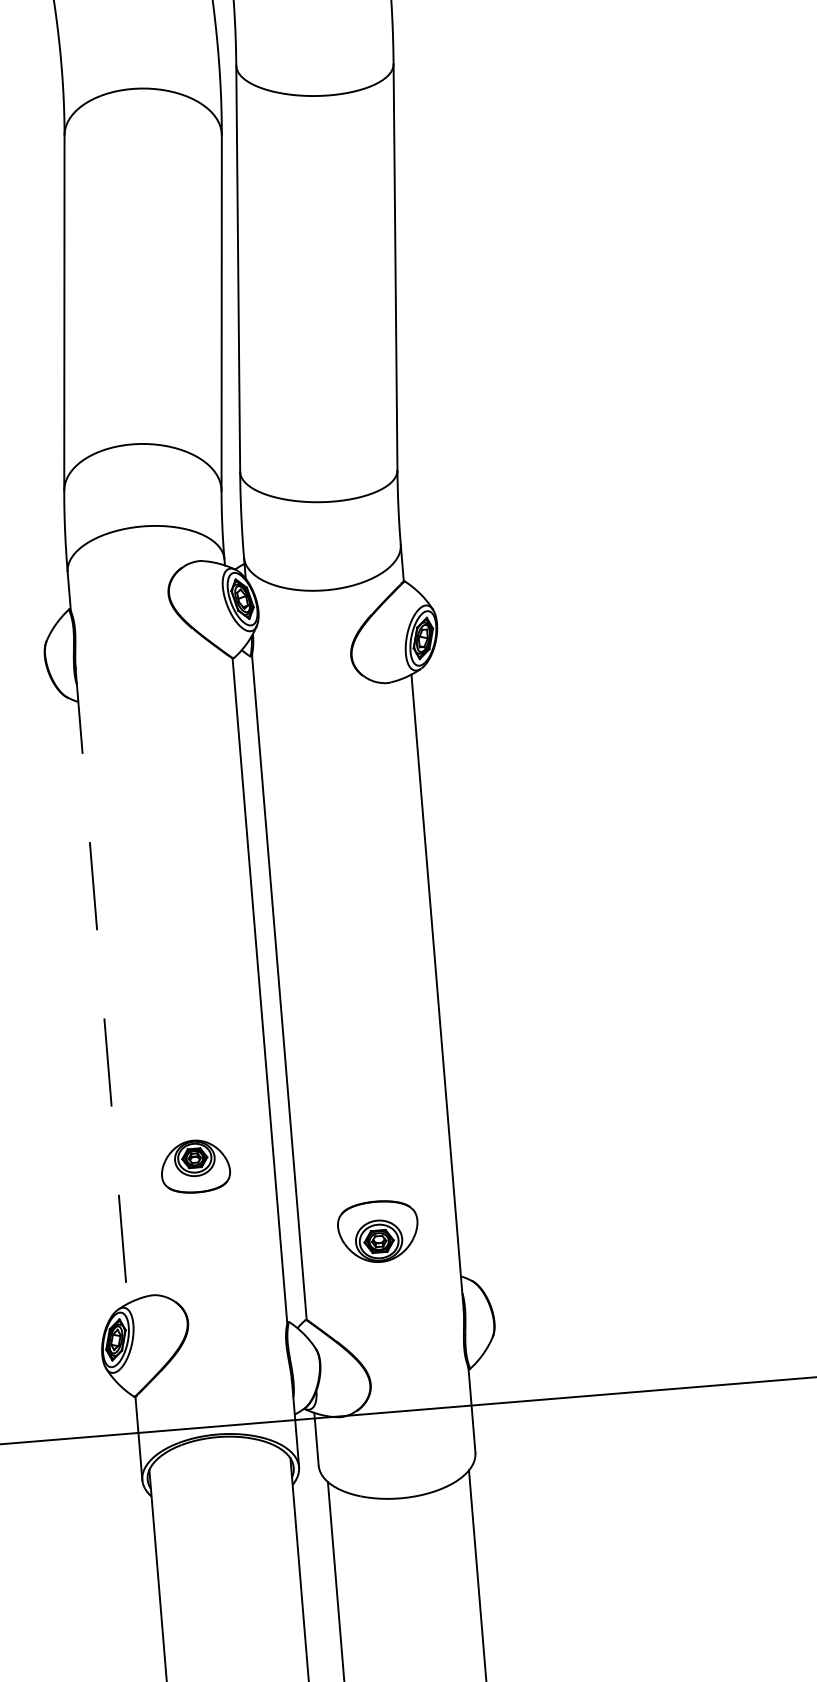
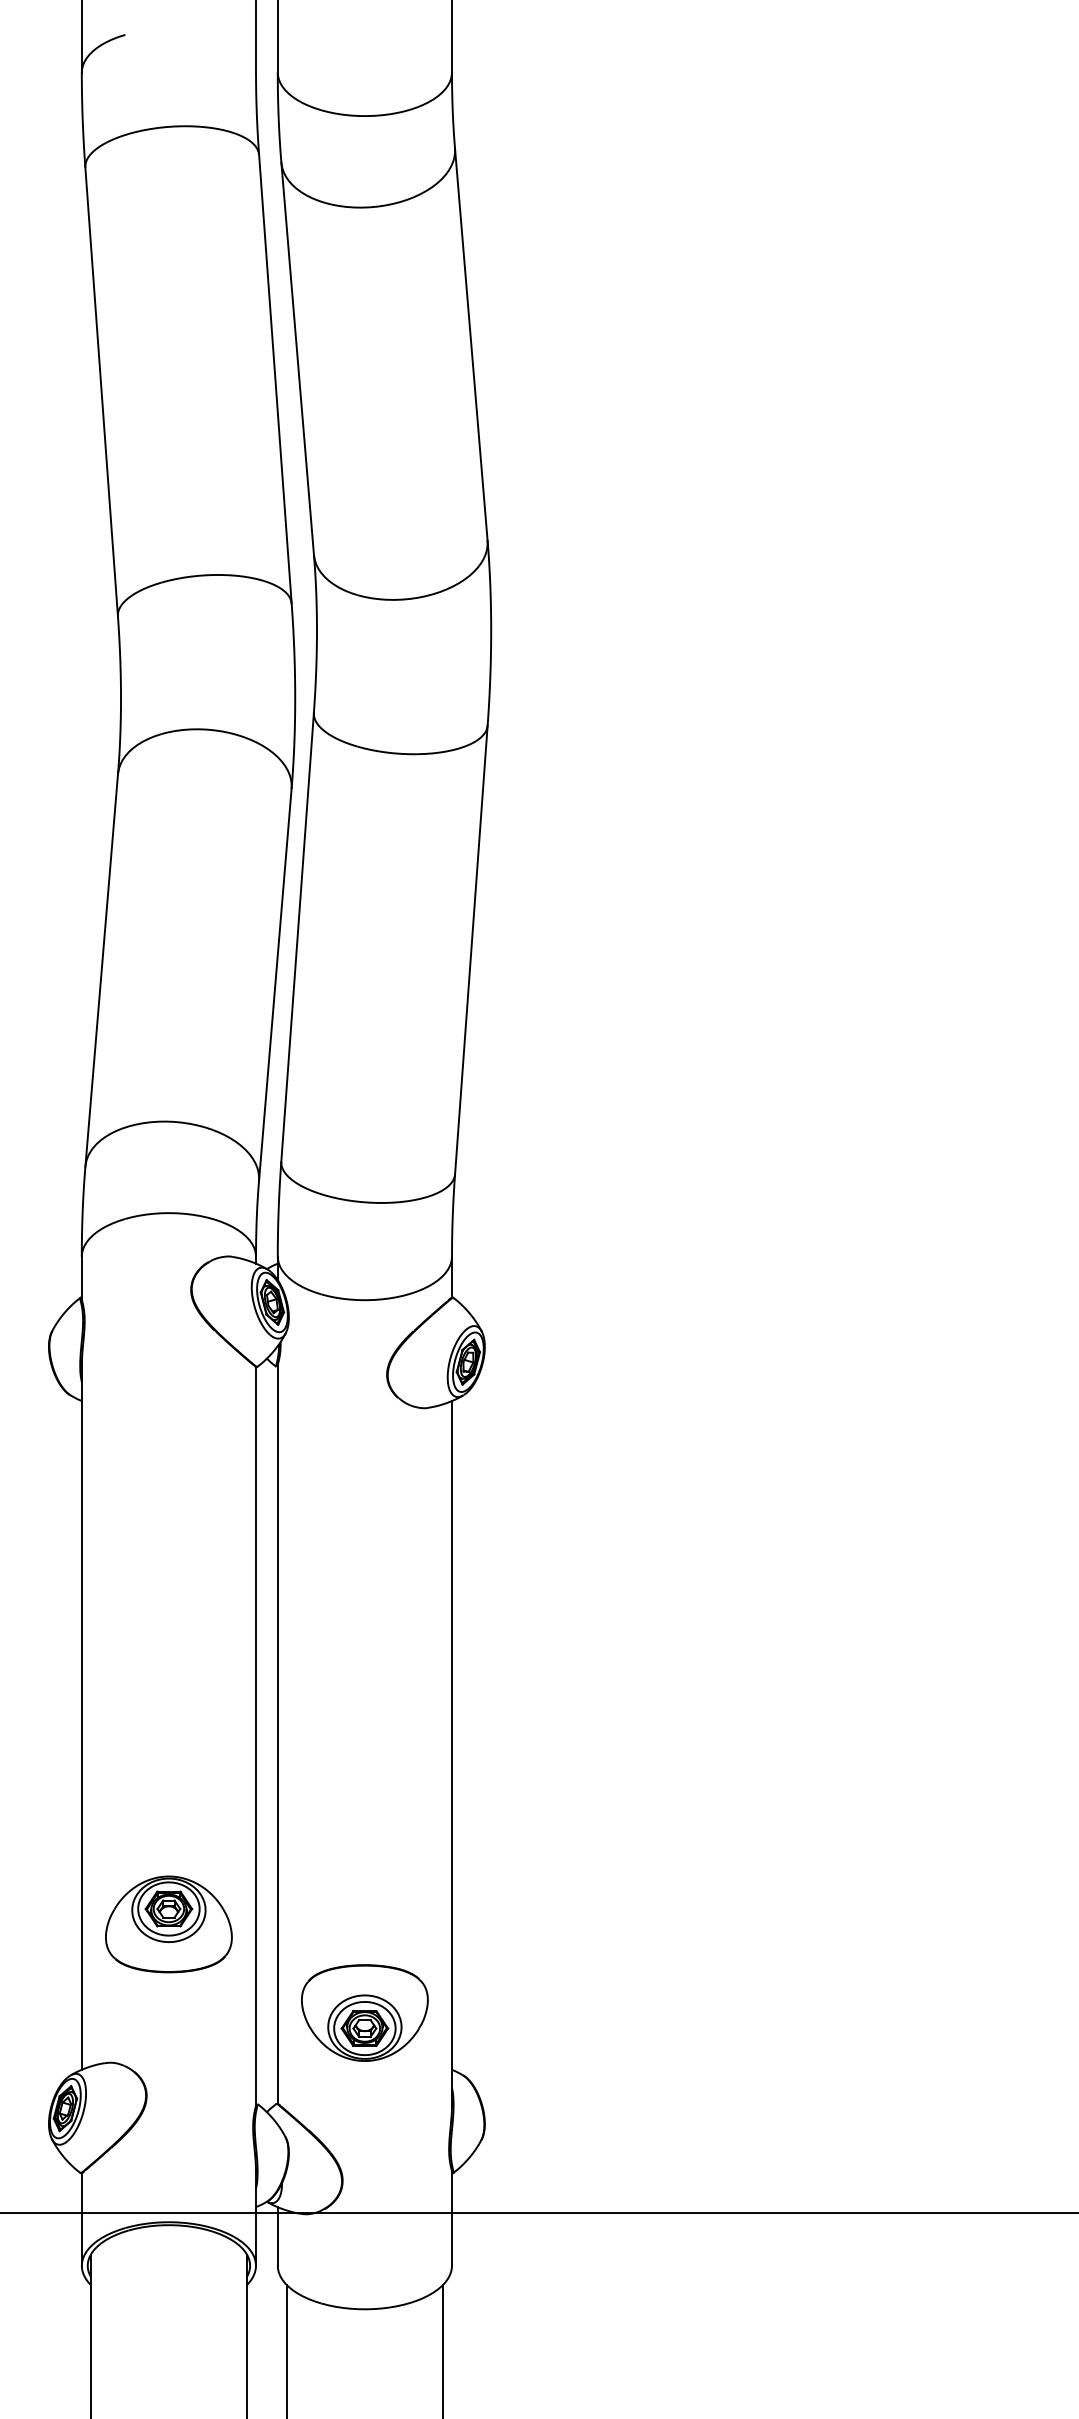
line: (101, 984) -> (81, 1715), dashed -> solid
part: (195, 1166) -> (168, 1924), size x1.67
part: (377, 1231) -> (364, 2012), size x1.43

